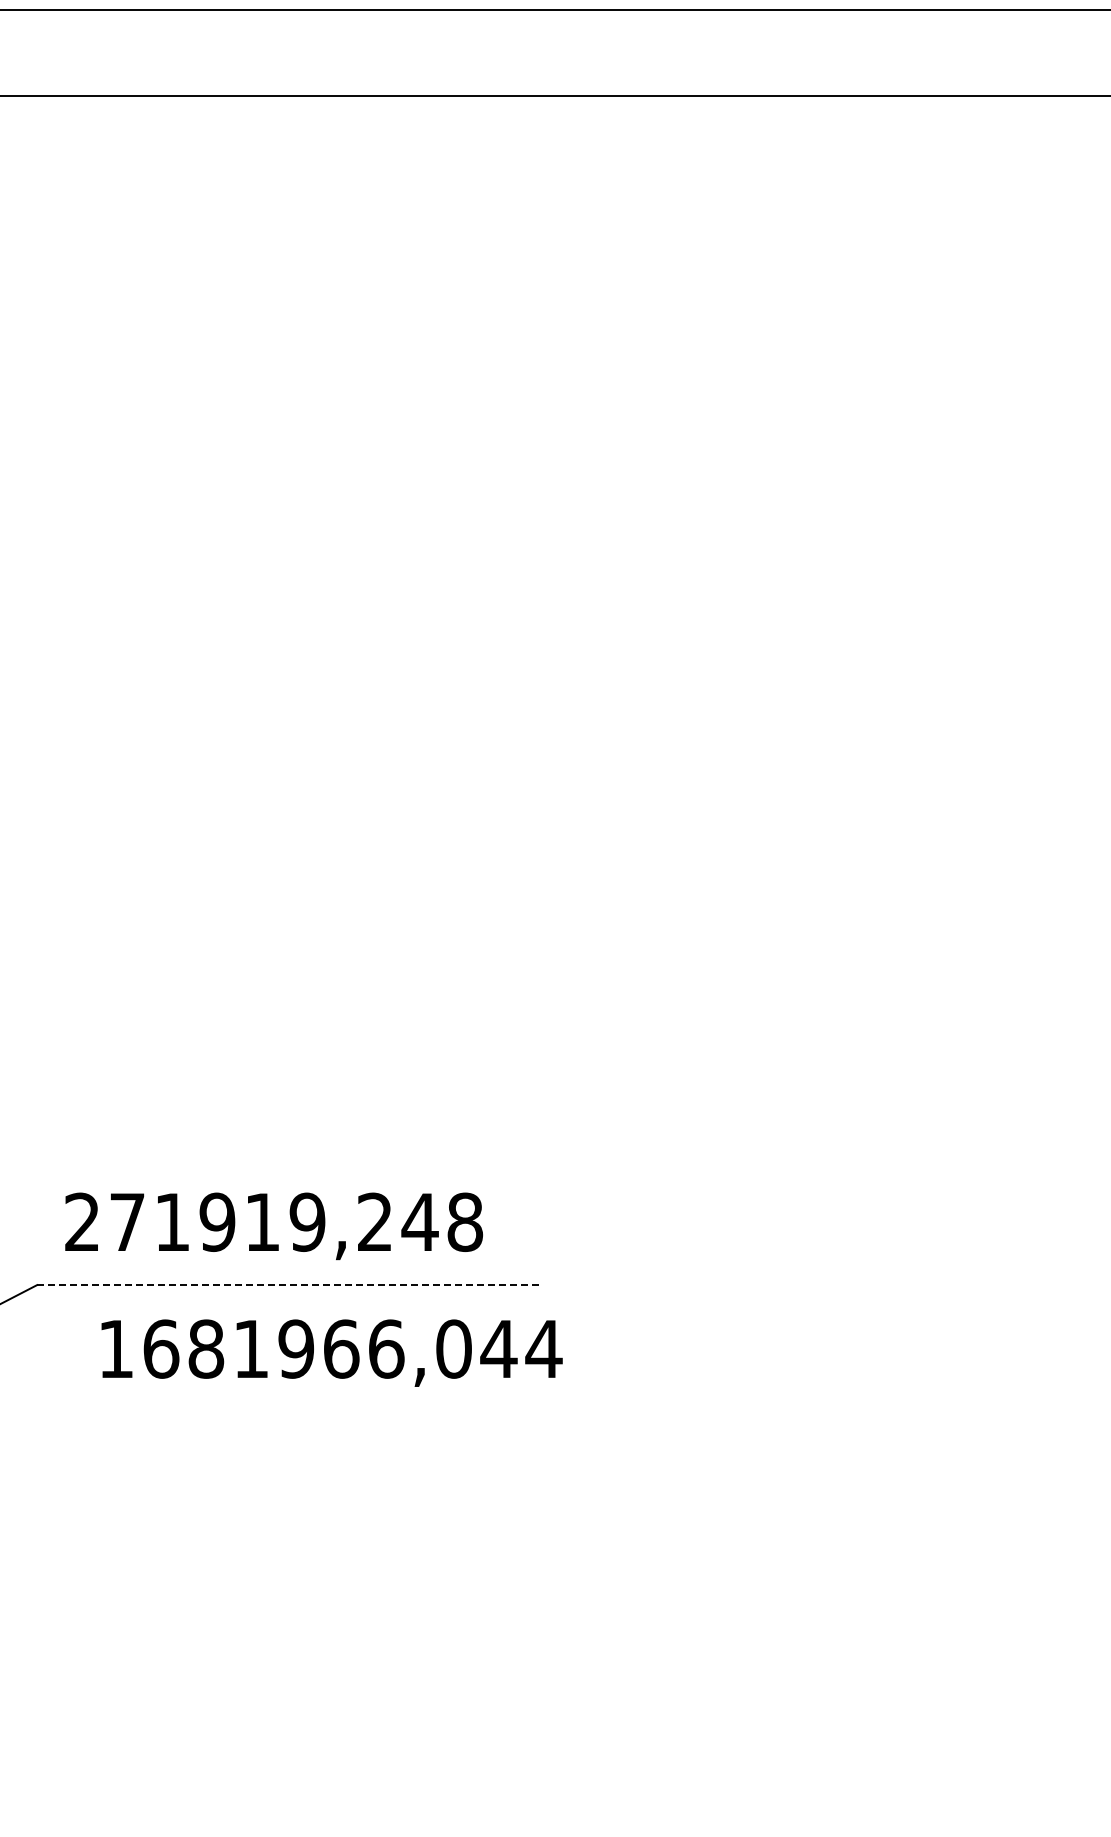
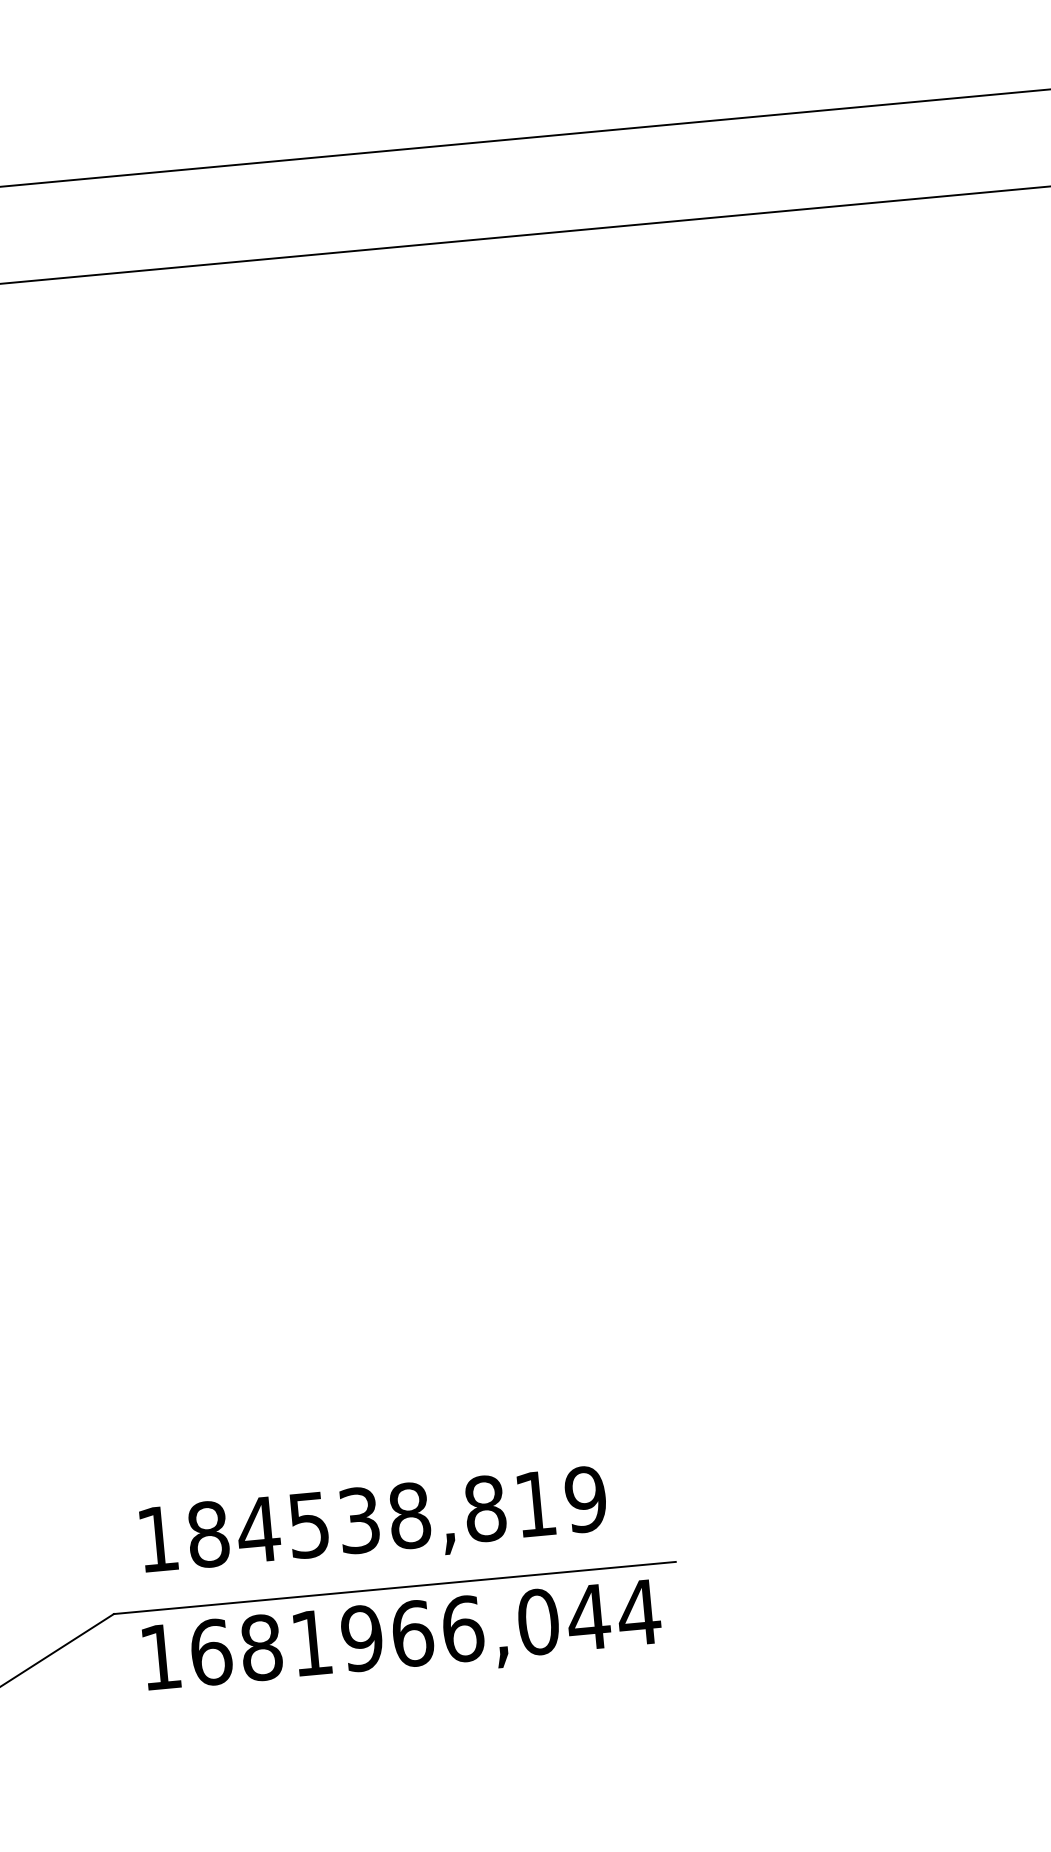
text: (274, 1222) -> (372, 1519), 271919,248 -> 184538,819
line: (288, 1285) -> (394, 1588), dashed -> solid
text: (331, 1352) -> (401, 1638), moved

